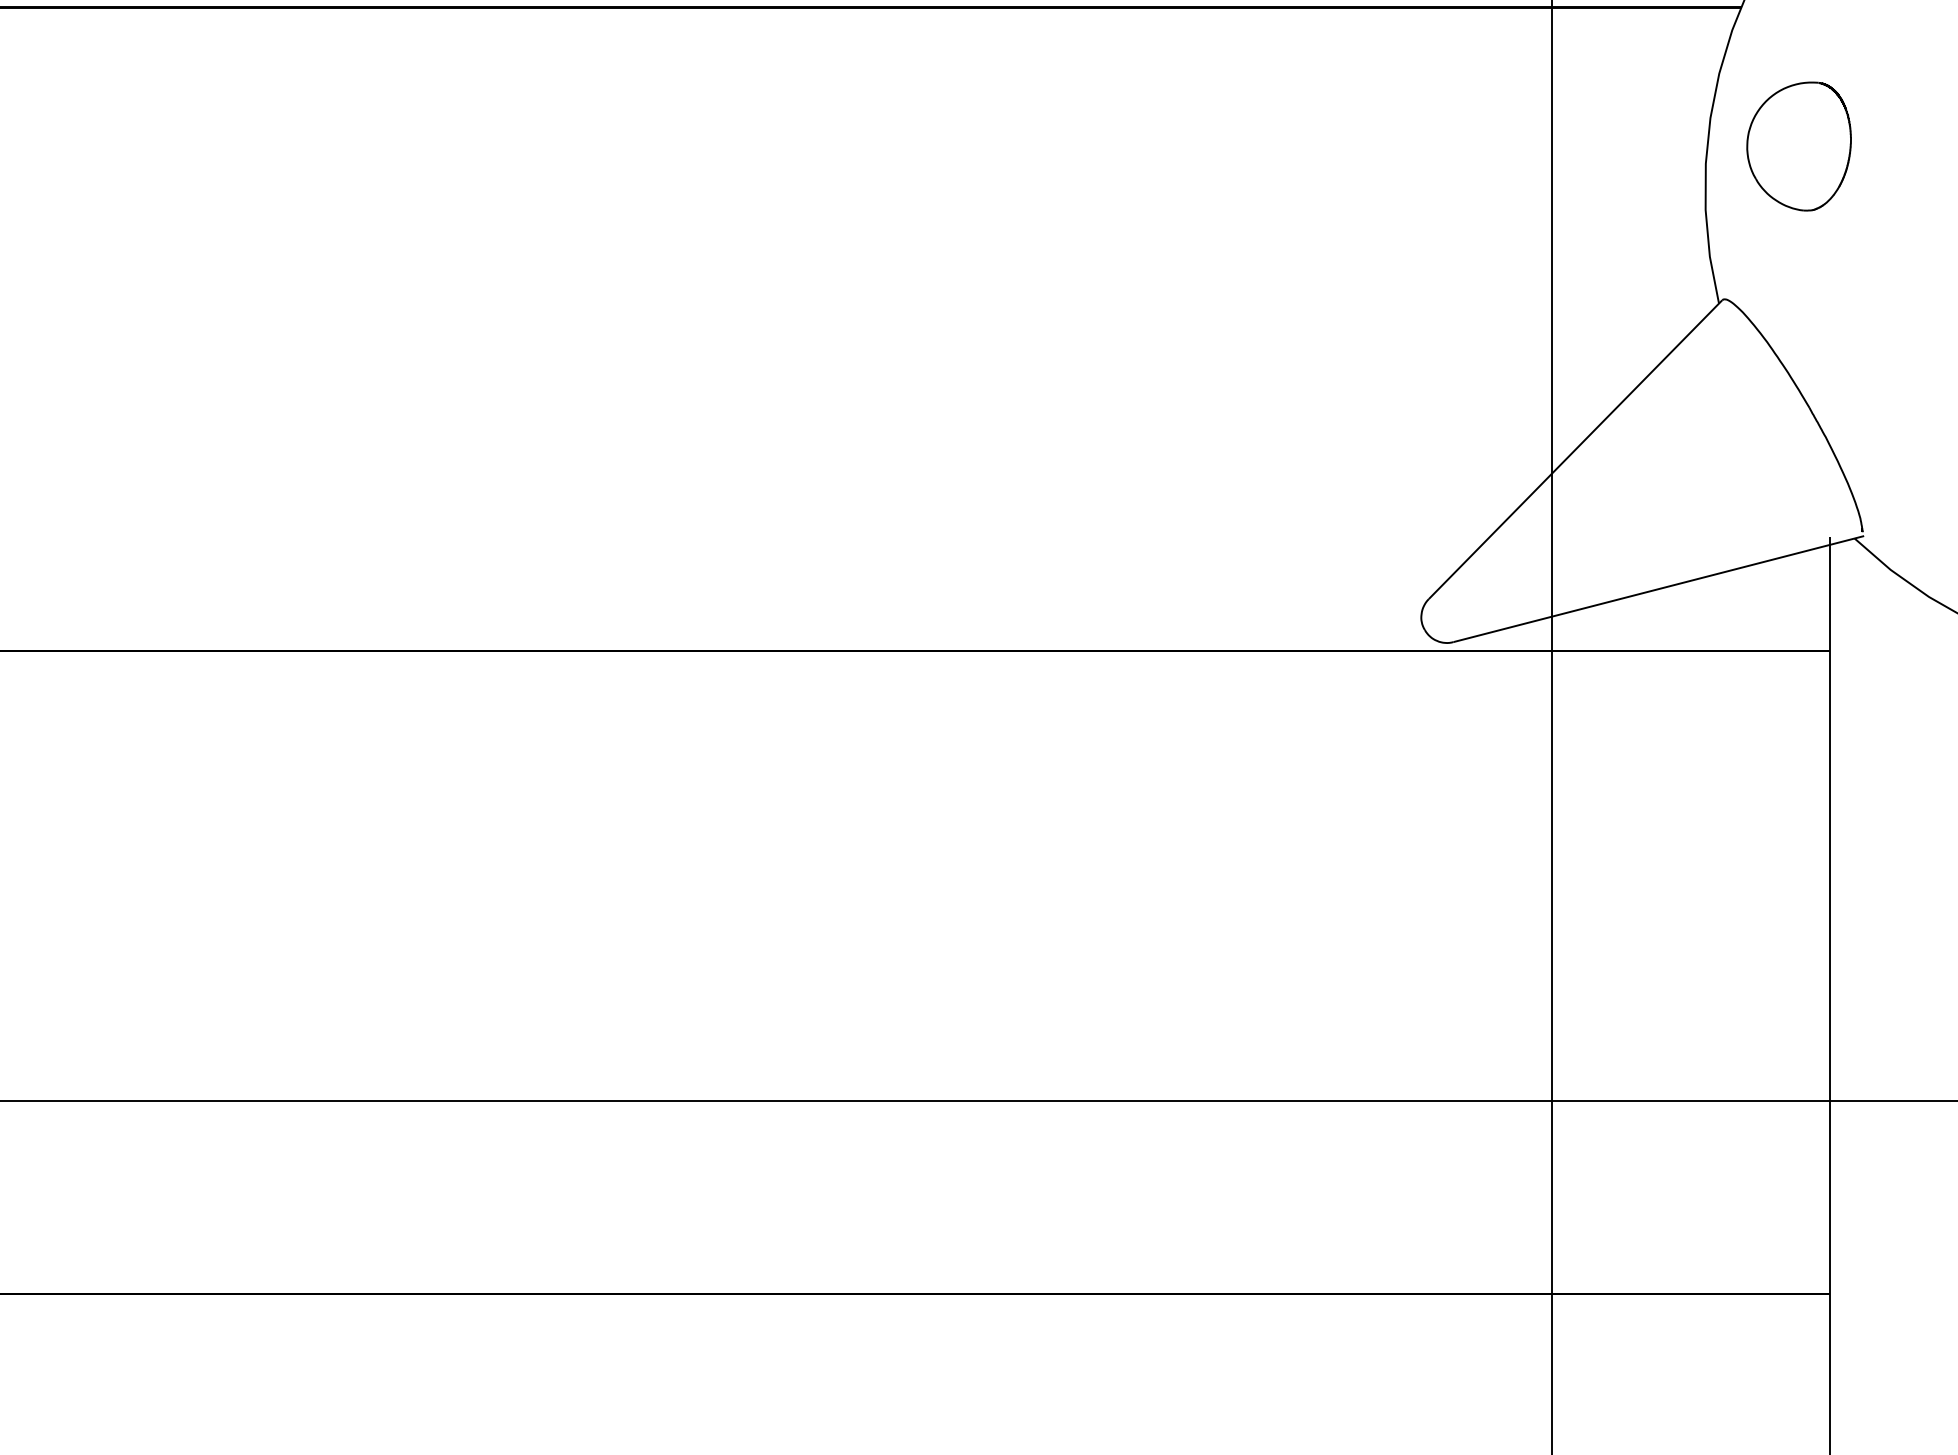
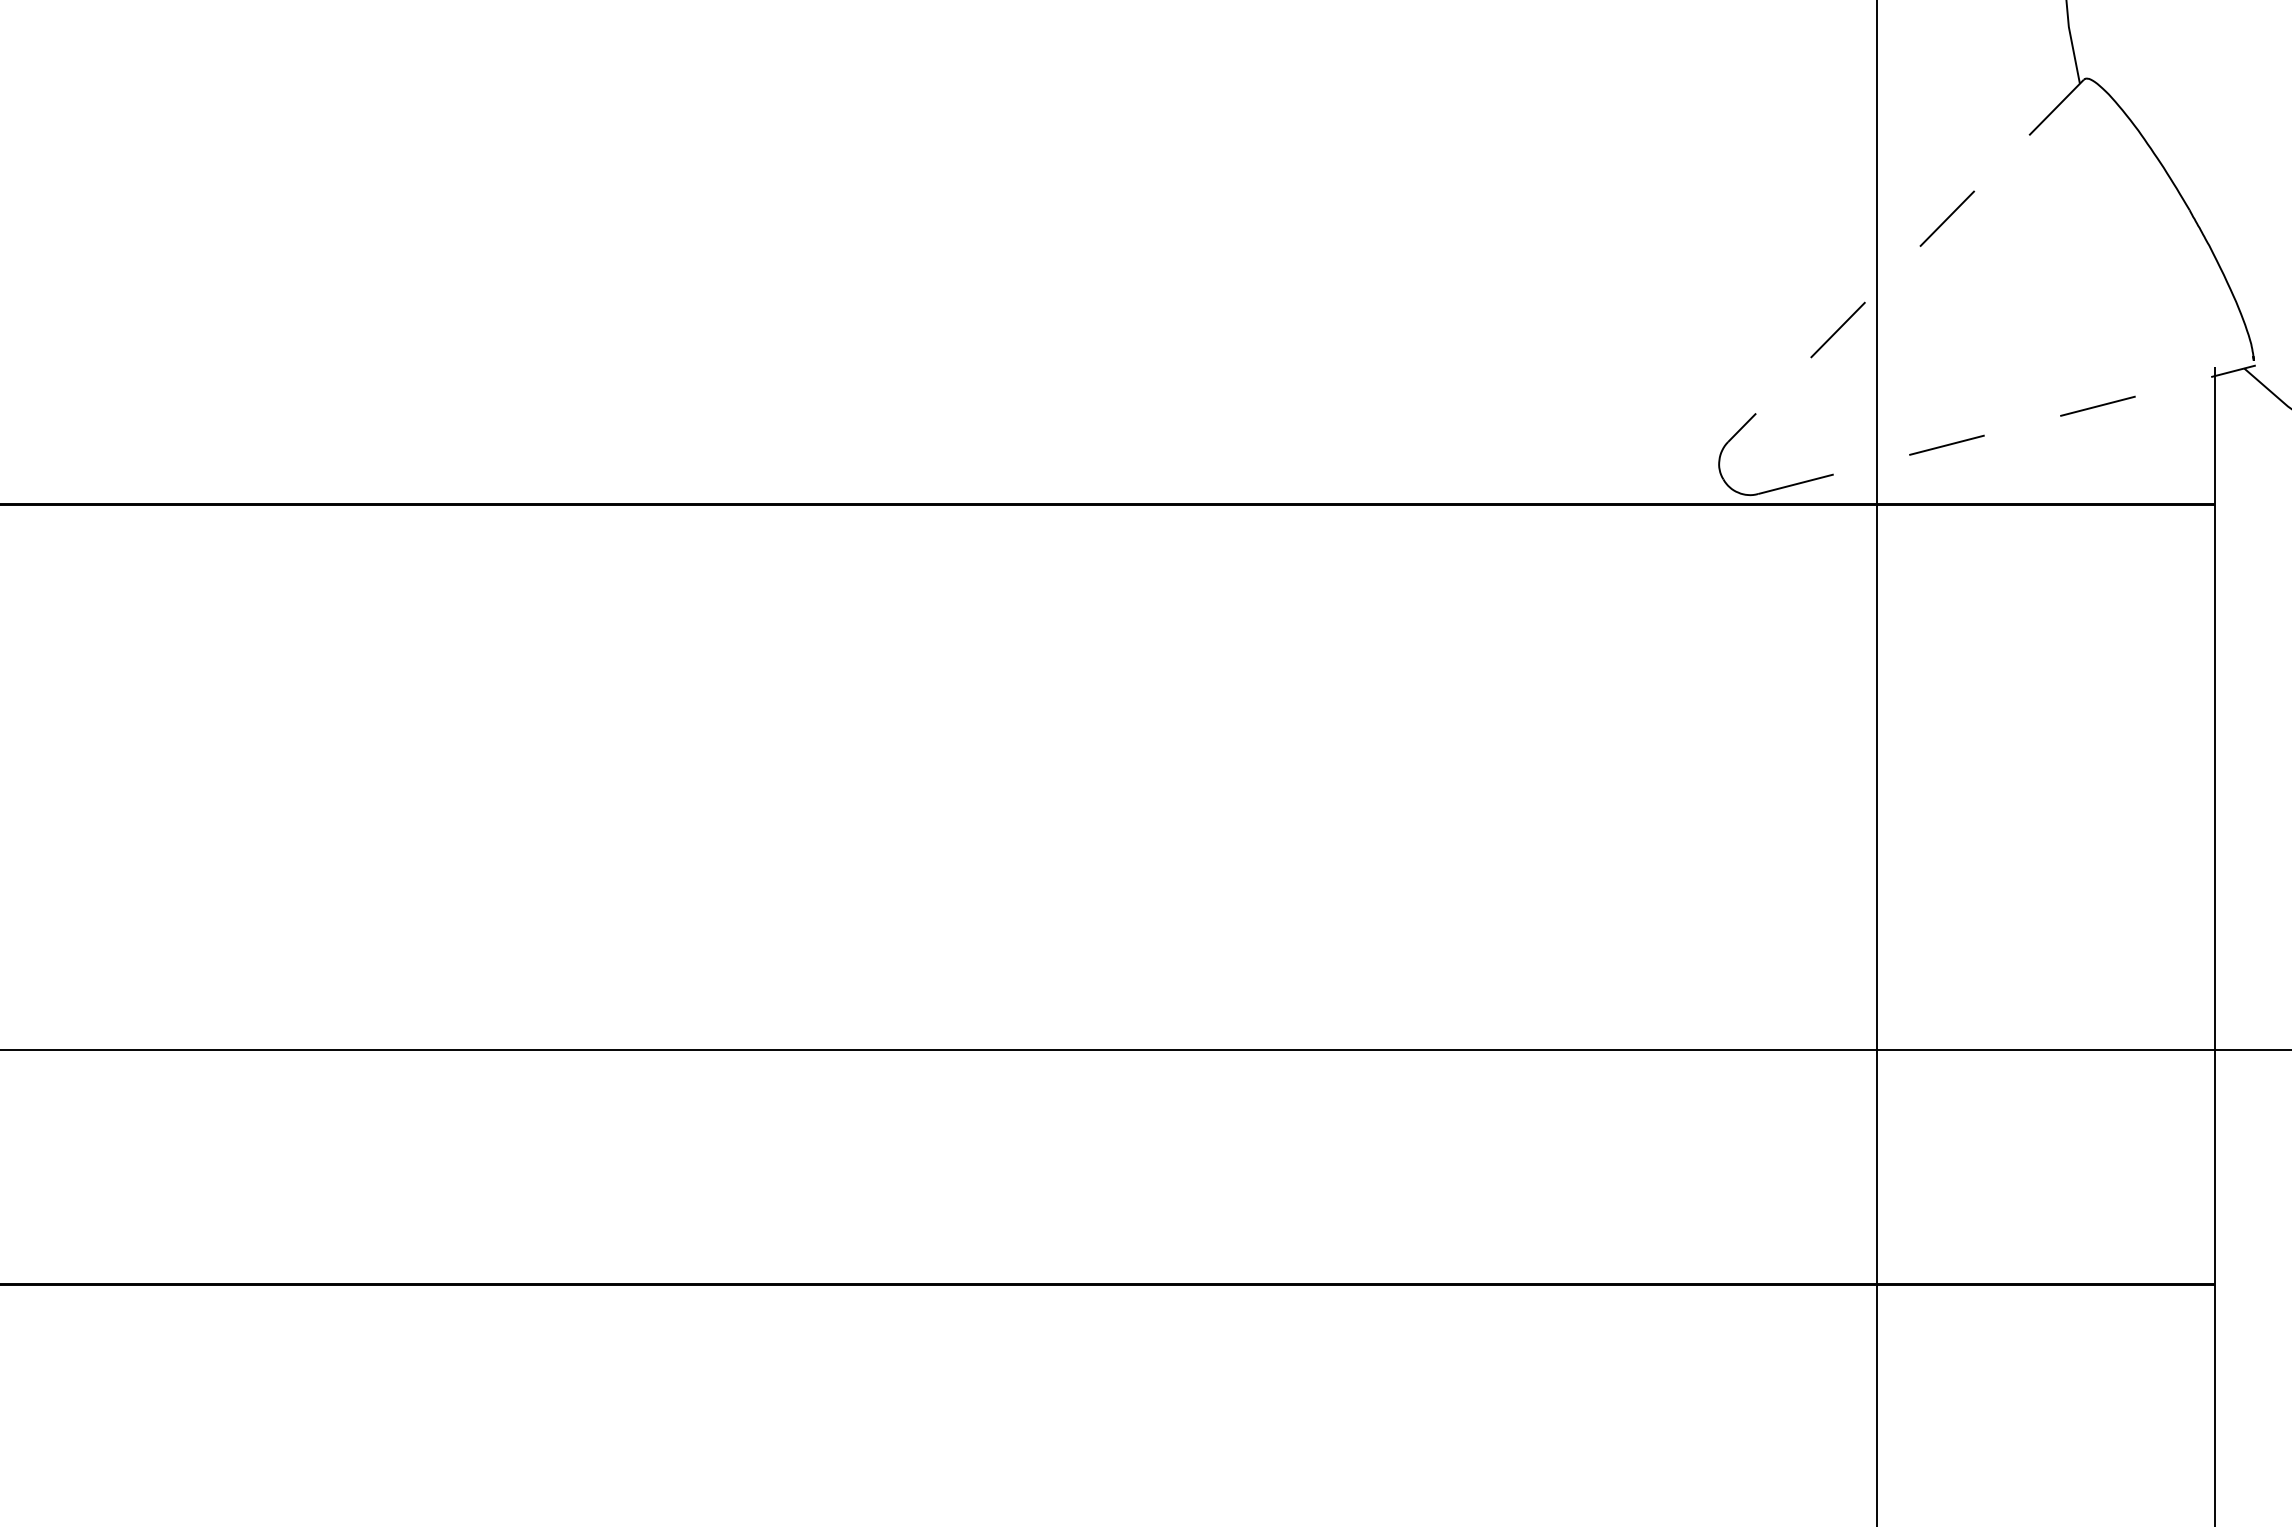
line: (1575, 450) -> (1905, 261), solid -> dashed
line: (1658, 589) -> (2006, 430), solid -> dashed

